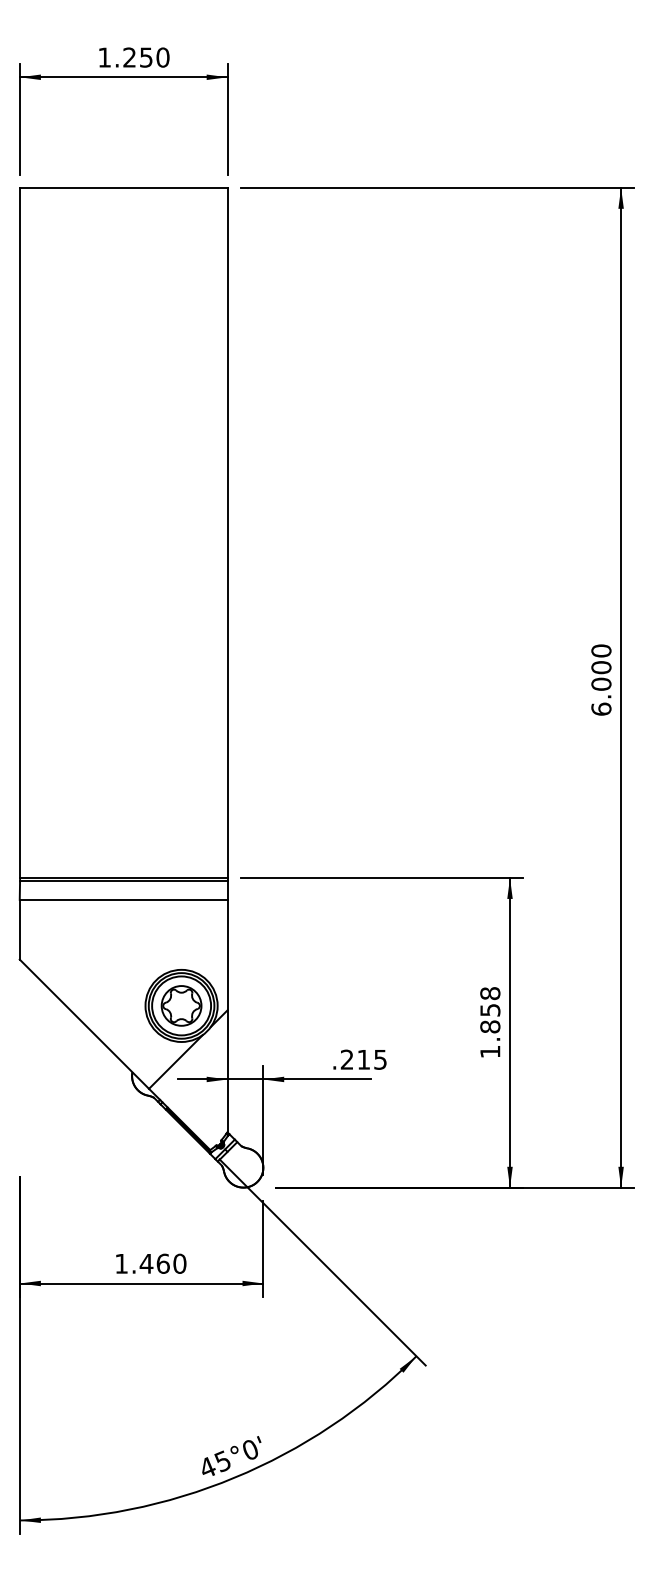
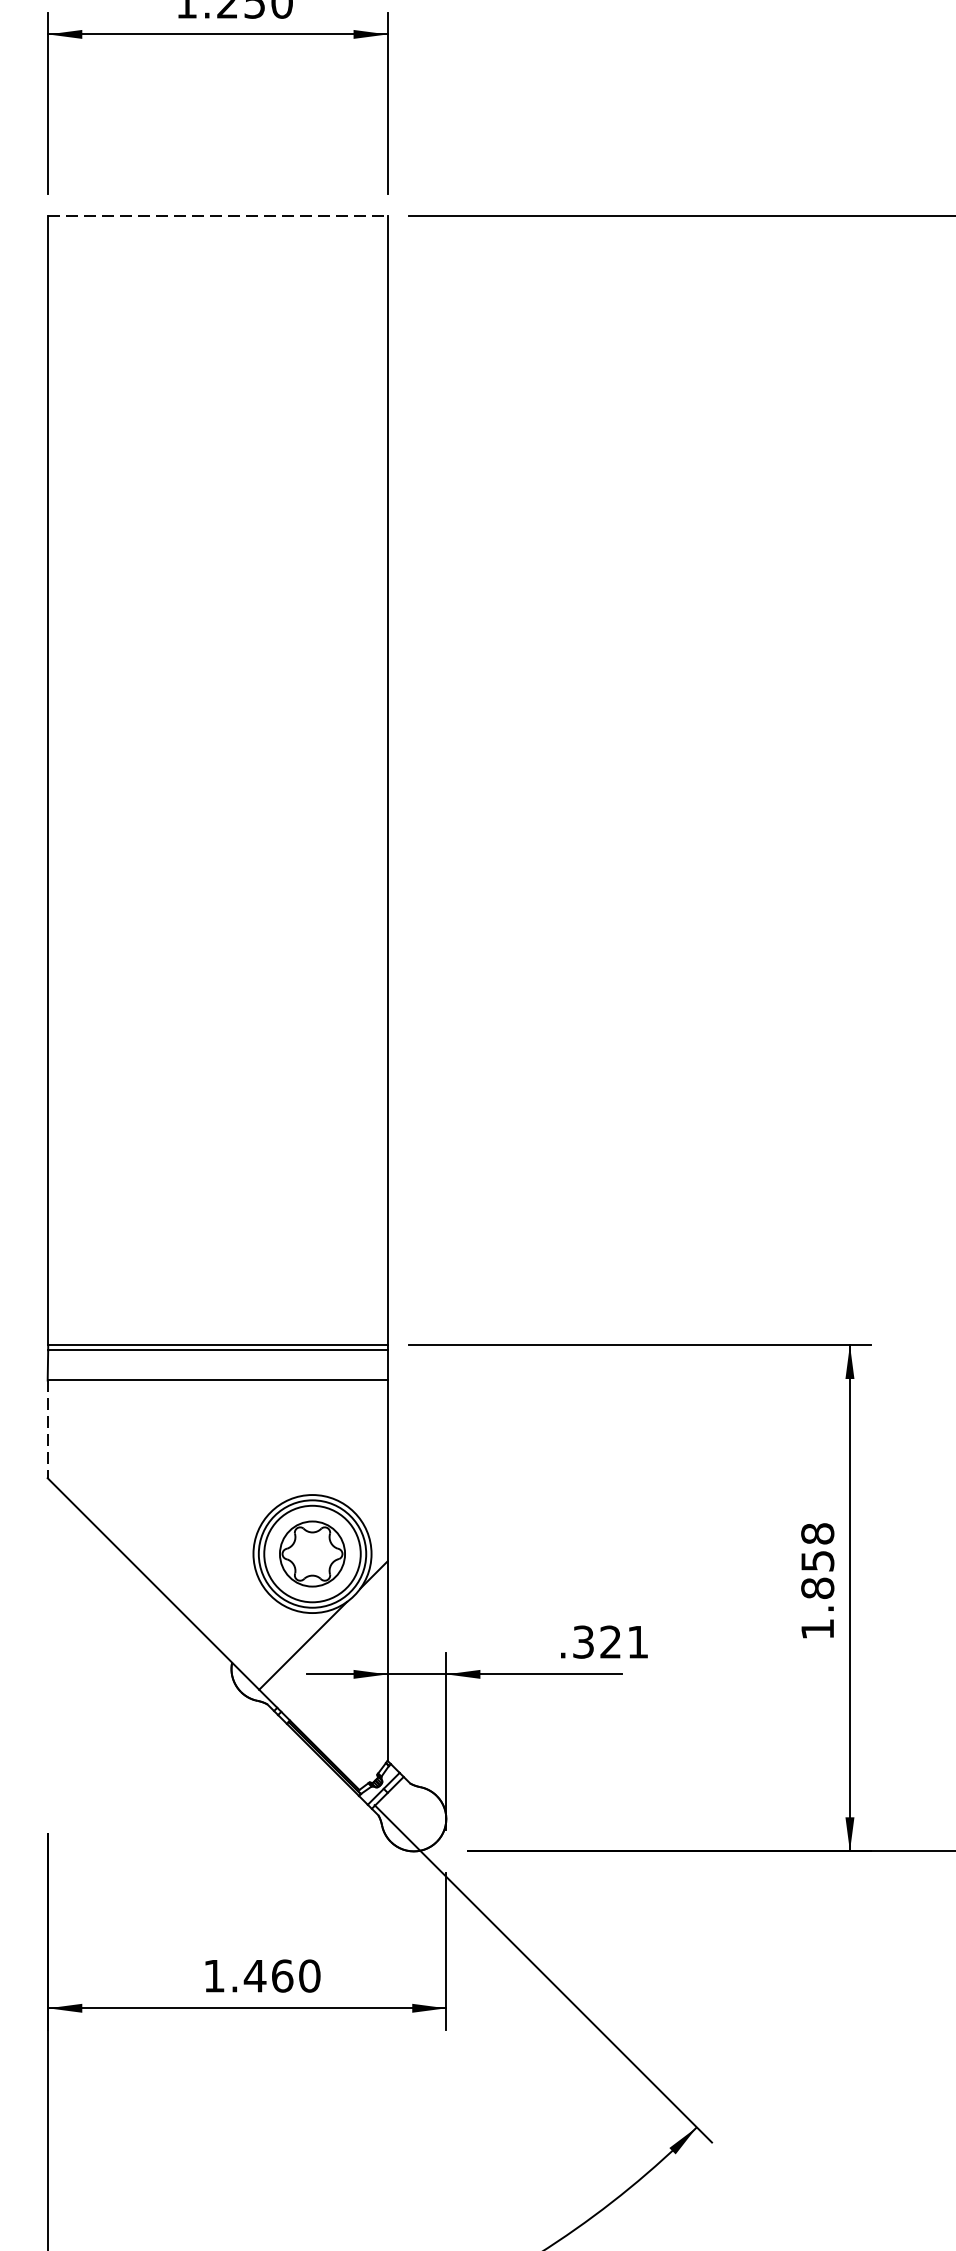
line: (123, 187) -> (217, 214), solid -> dashed
line: (19, 929) -> (47, 1428), solid -> dashed
text: (363, 1059) -> (610, 1641), .215 -> .321

